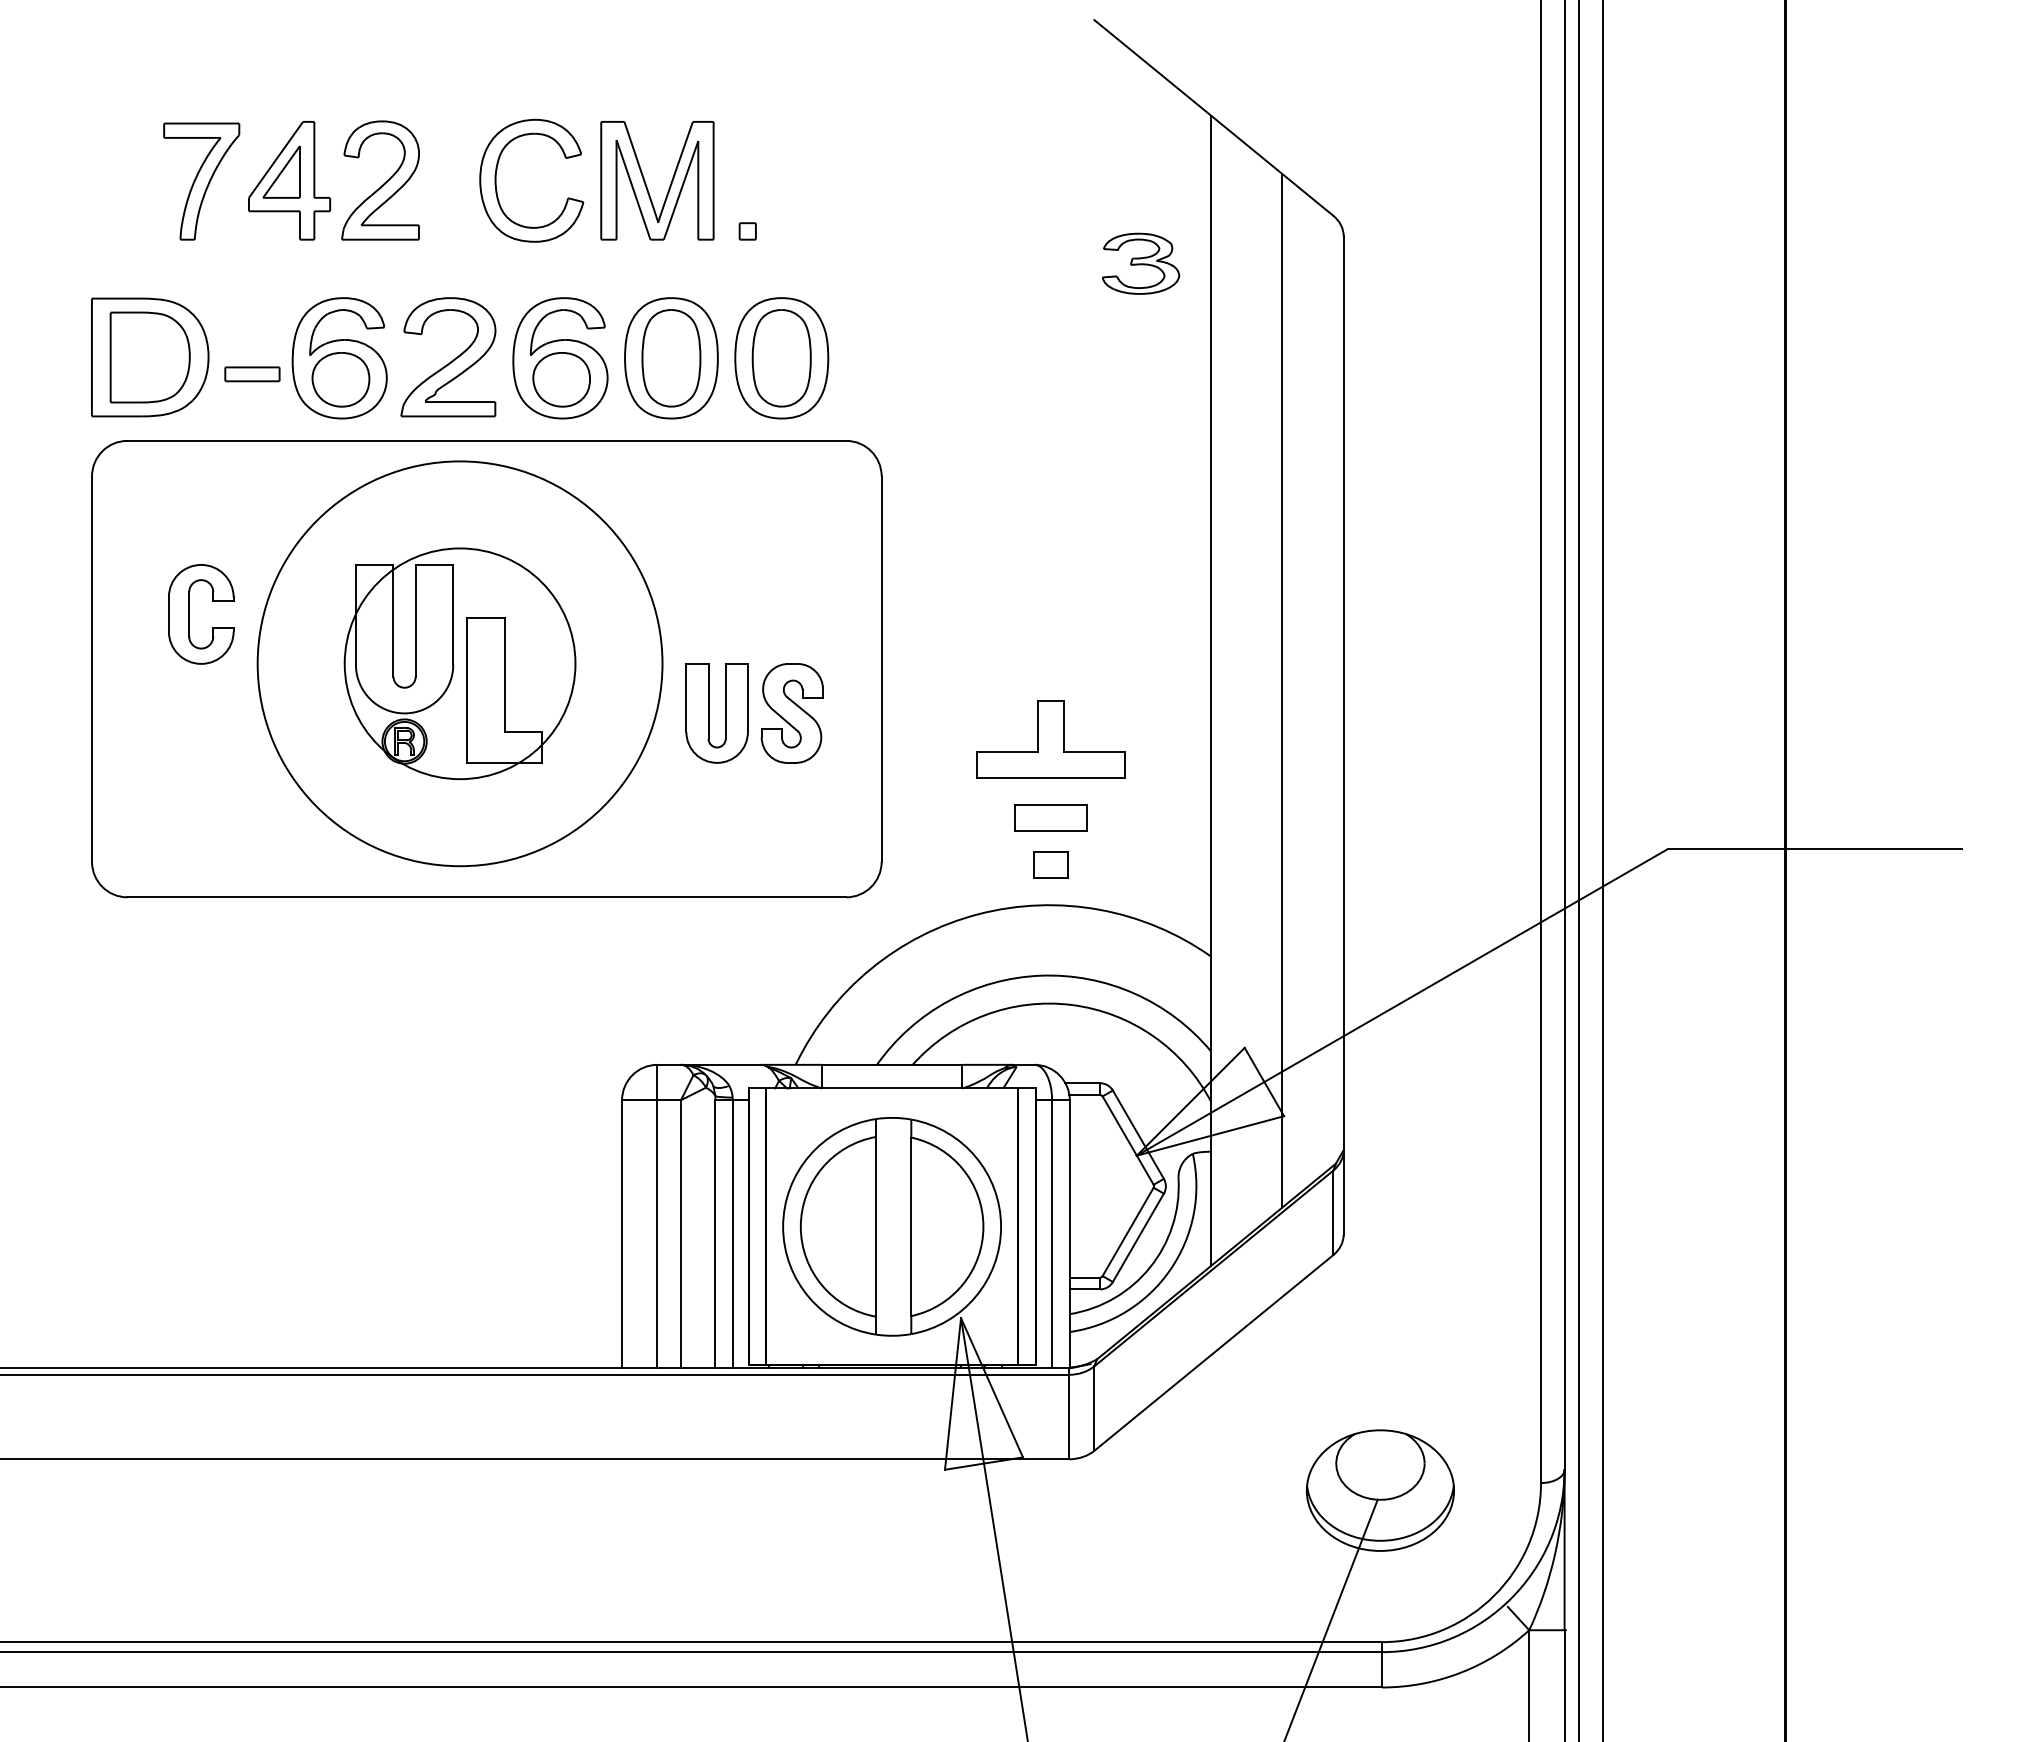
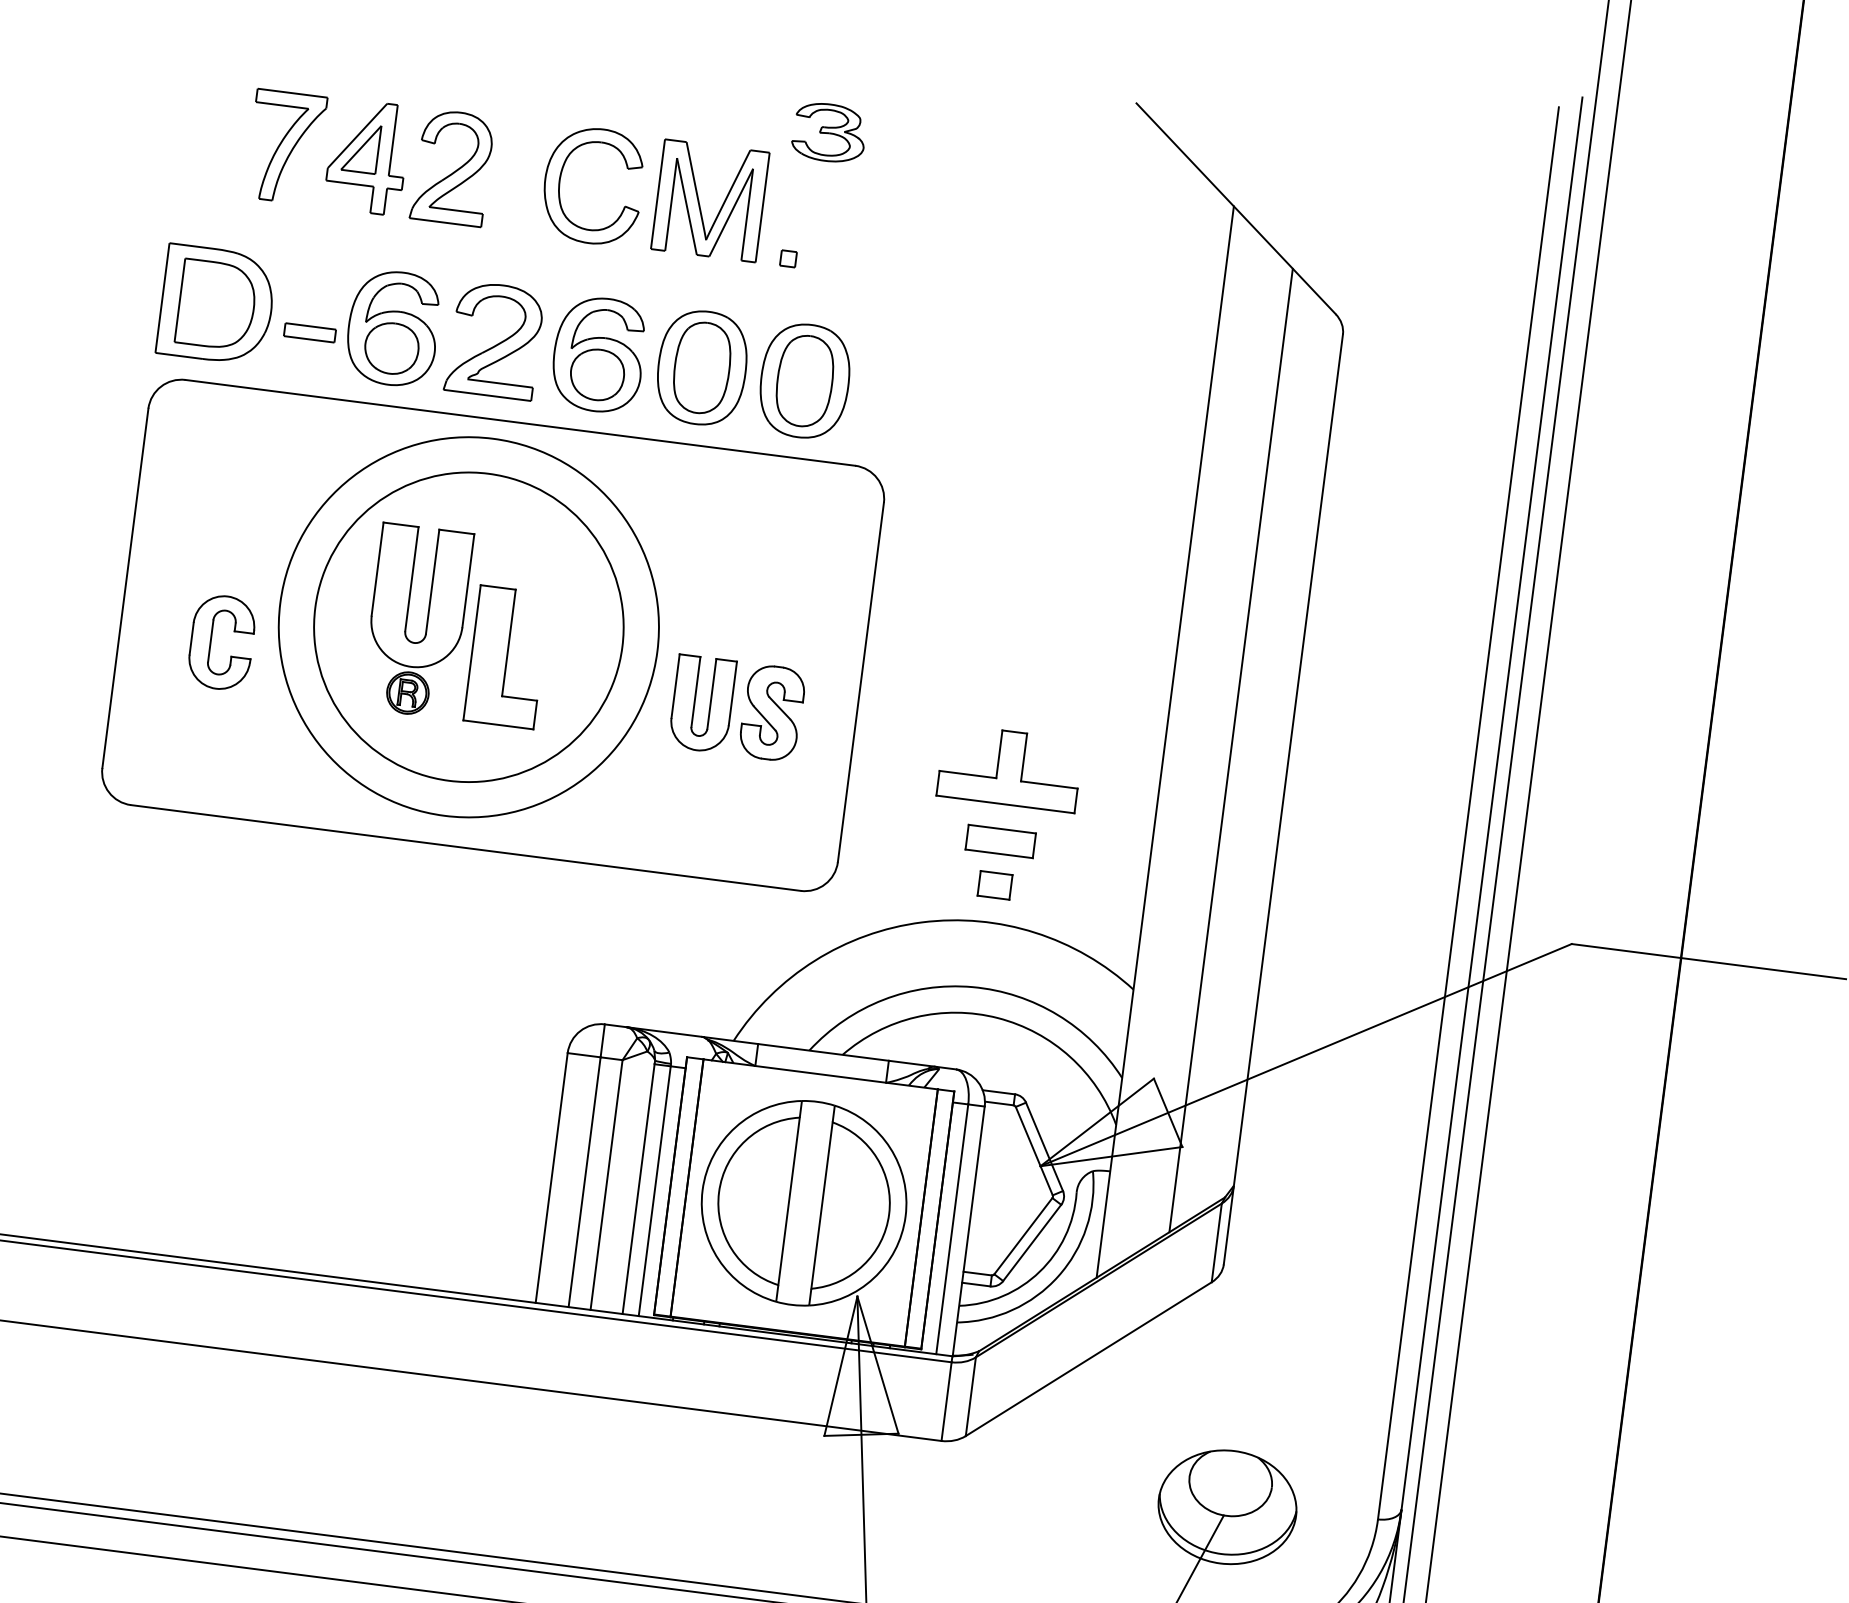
part: (1140, 263) -> (828, 132), moved
part: (189, 614) -> (210, 641), moved
circle: (459, 663) -> (468, 626), size x1.43

